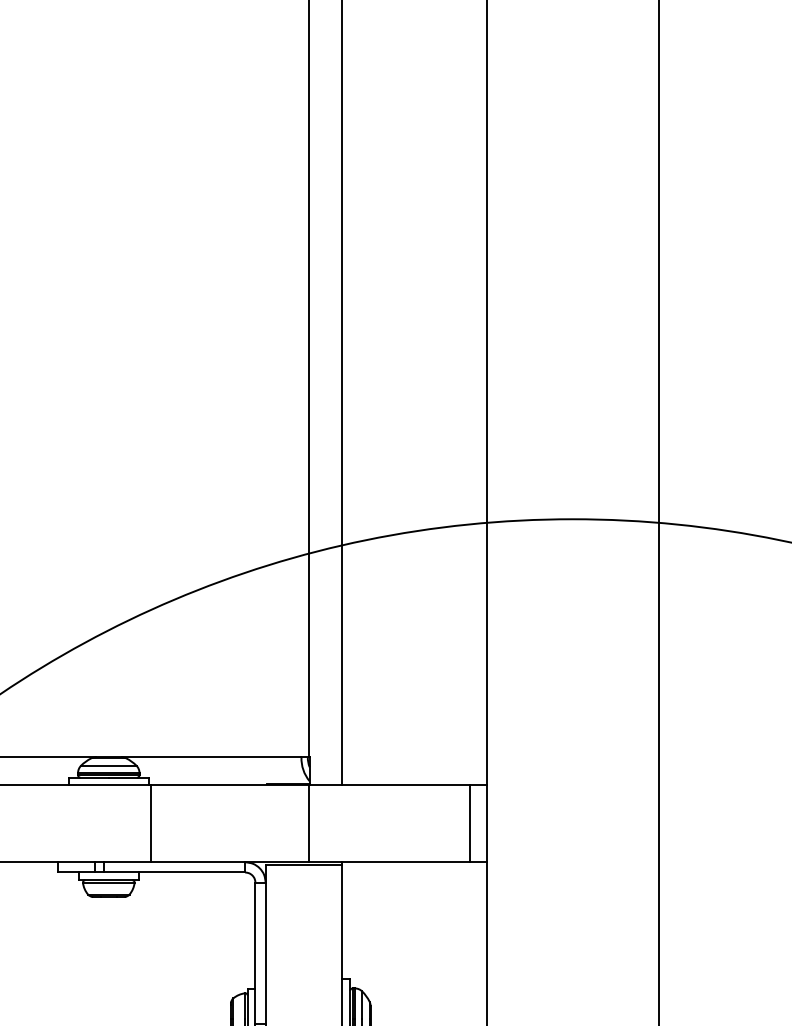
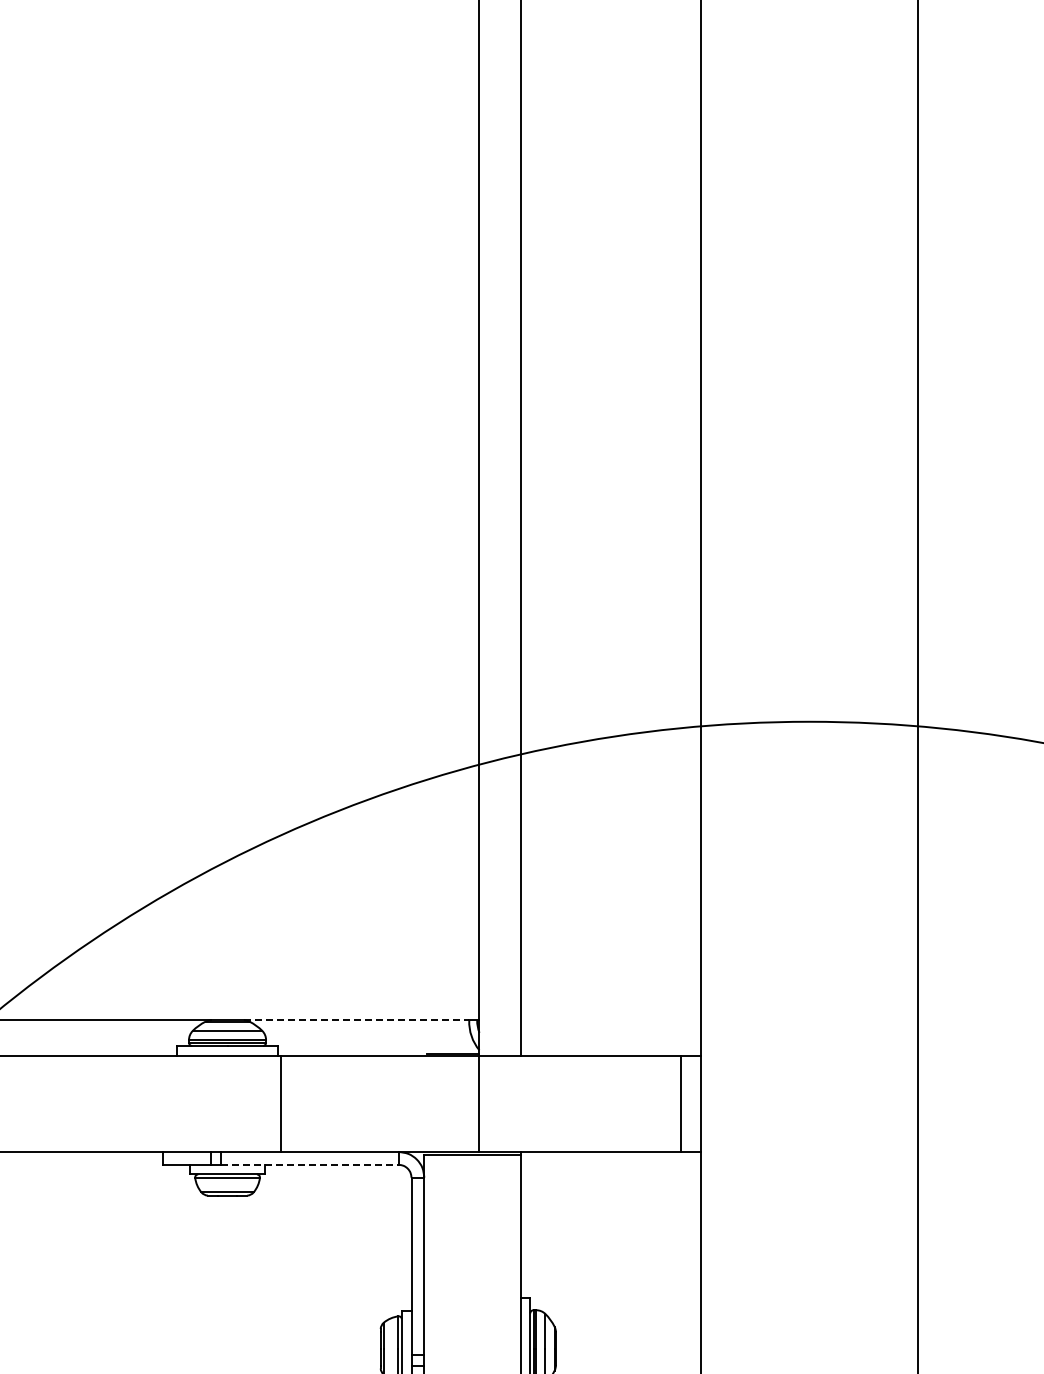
line: (211, 757) -> (356, 1020), solid -> dashed
line: (174, 872) -> (310, 1164), solid -> dashed

